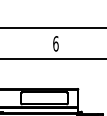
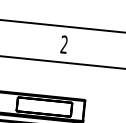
text: (55, 43) -> (63, 44), 6 -> 2

